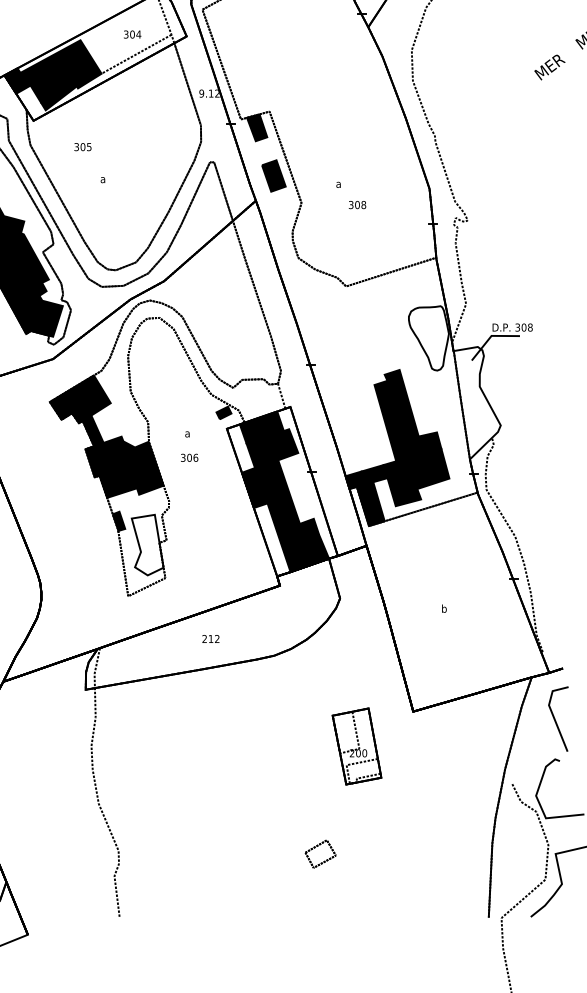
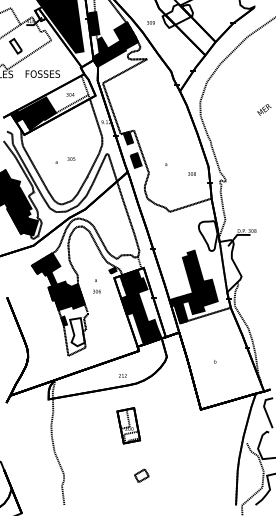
text: (83, 145) -> (71, 158), moved
text: (356, 203) -> (191, 173), moved
text: (210, 638) -> (122, 375), moved
part: (356, 745) -> (128, 425), moved
part: (319, 853) -> (141, 475), moved

